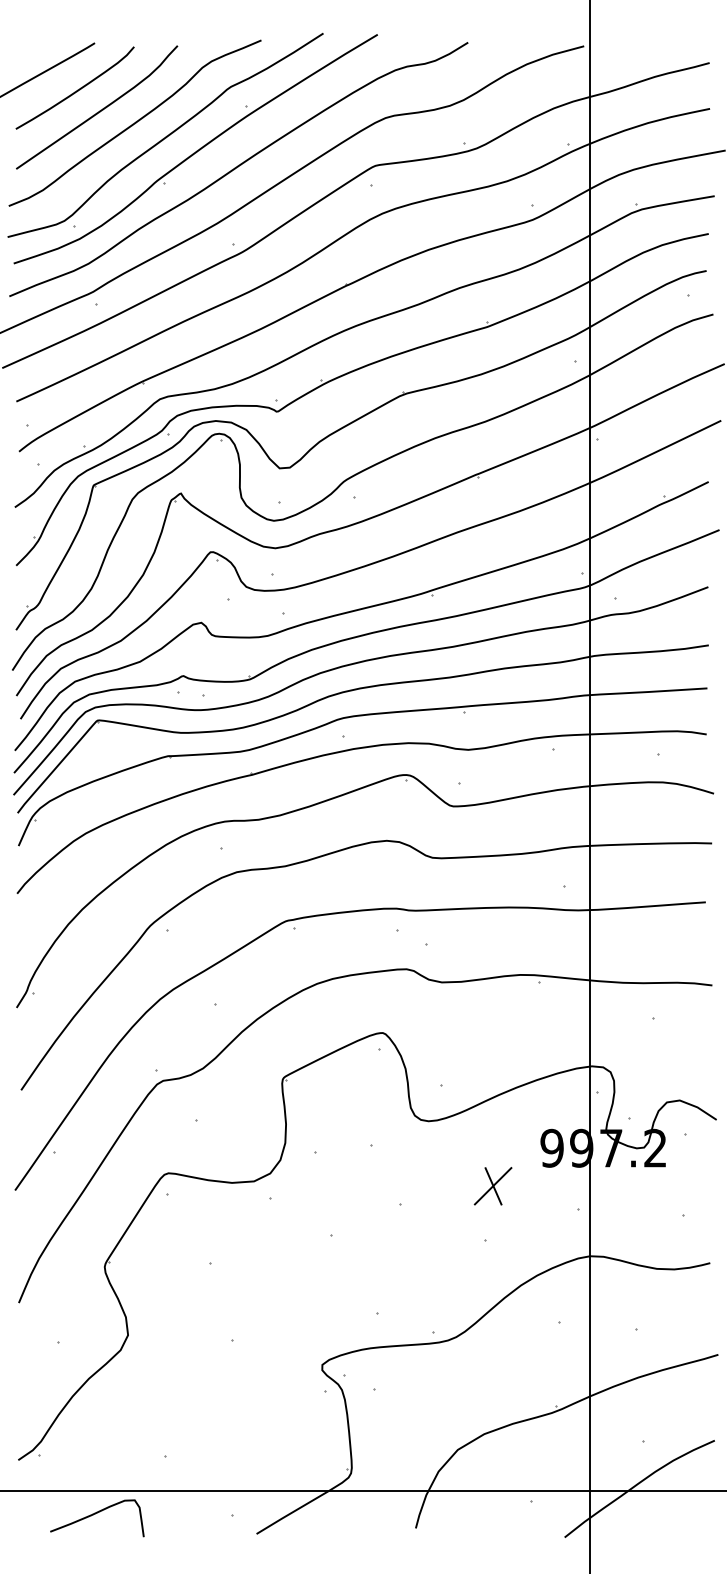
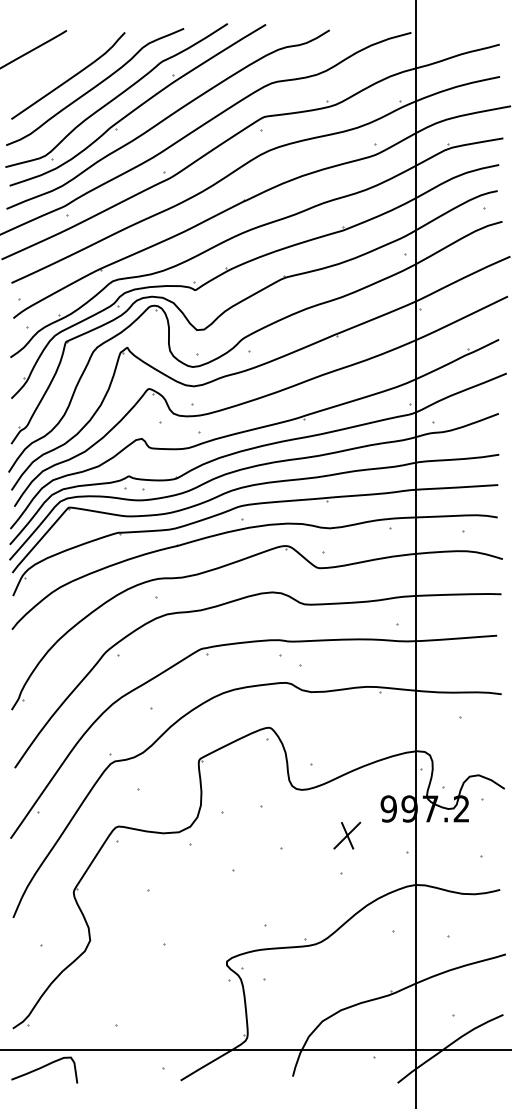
curve: (77, 89) -> (54, 63), removed
curve: (95, 1514) -> (43, 1067), moved

